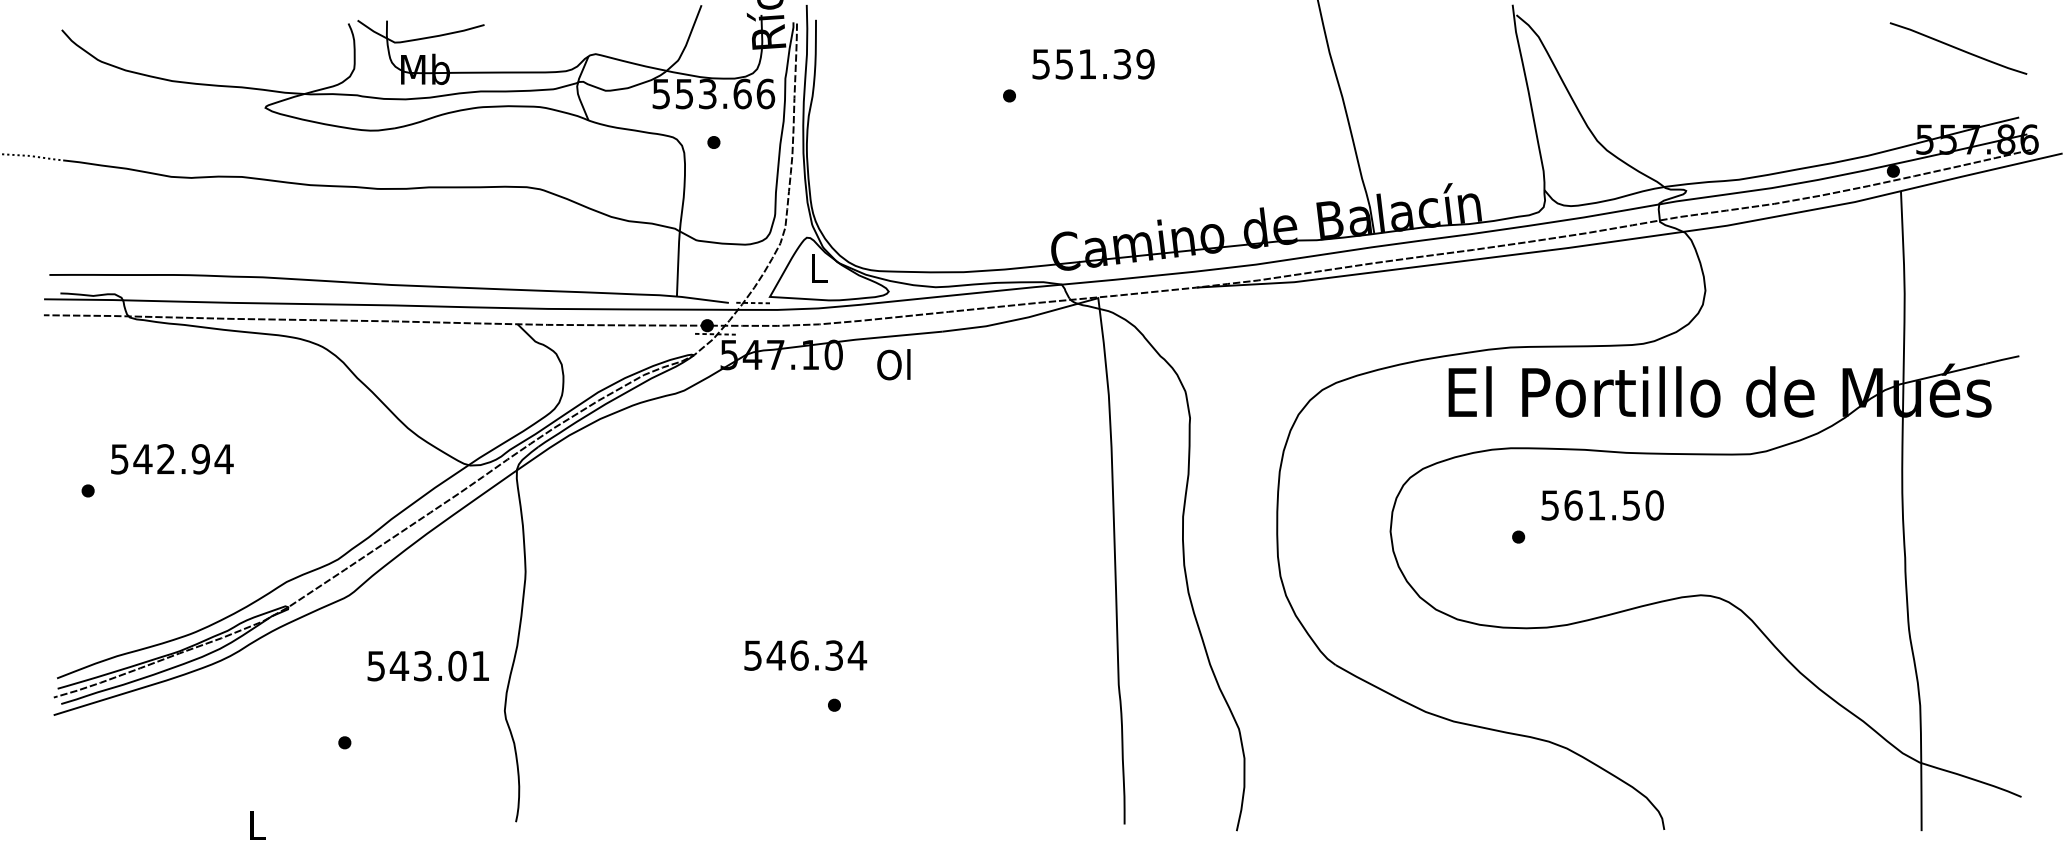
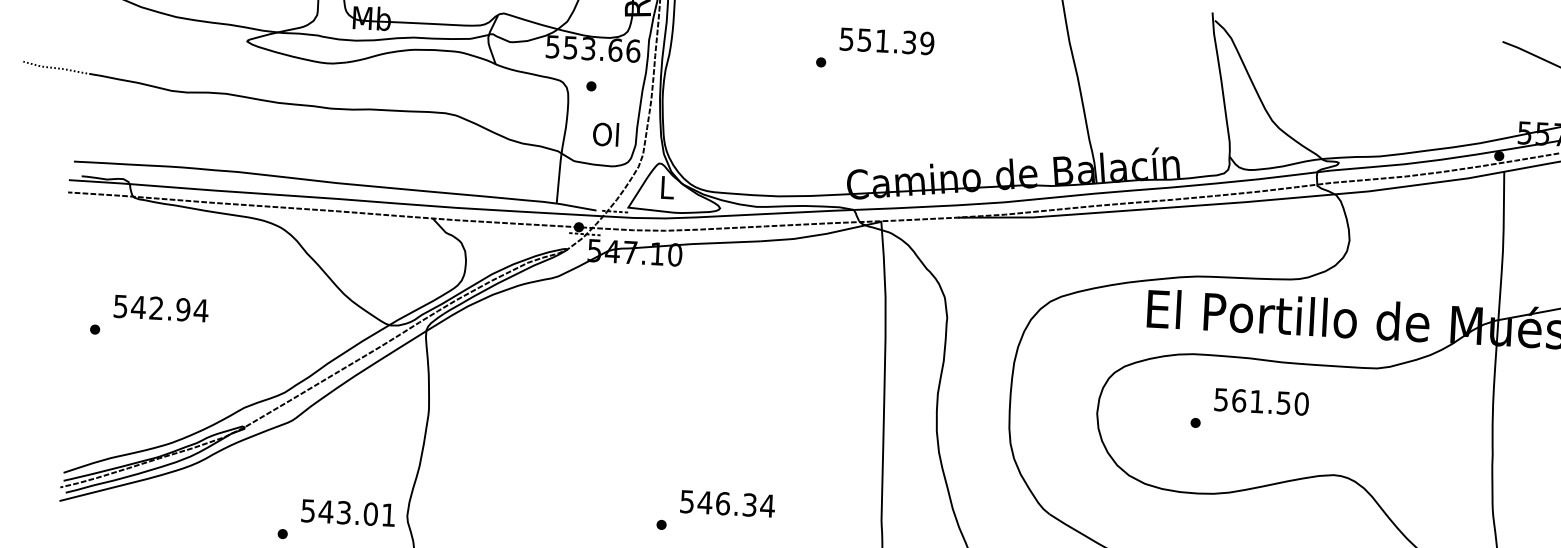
text: (893, 364) -> (605, 134), moved
text: (805, 655) -> (727, 503), moved
text: (427, 665) -> (347, 512), moved

